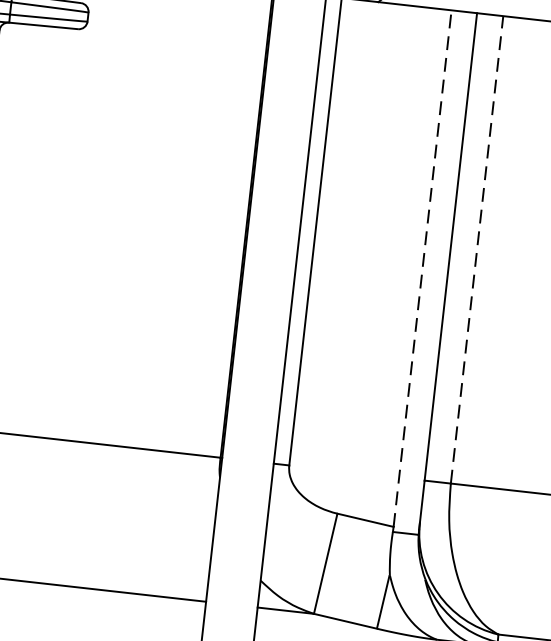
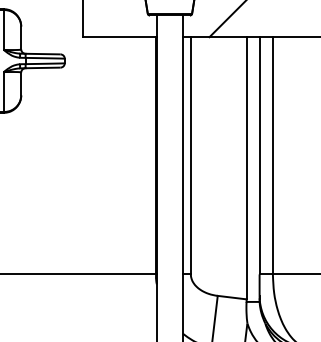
line: (476, 249) -> (272, 155), dashed -> solid
line: (422, 267) -> (246, 167), dashed -> solid

